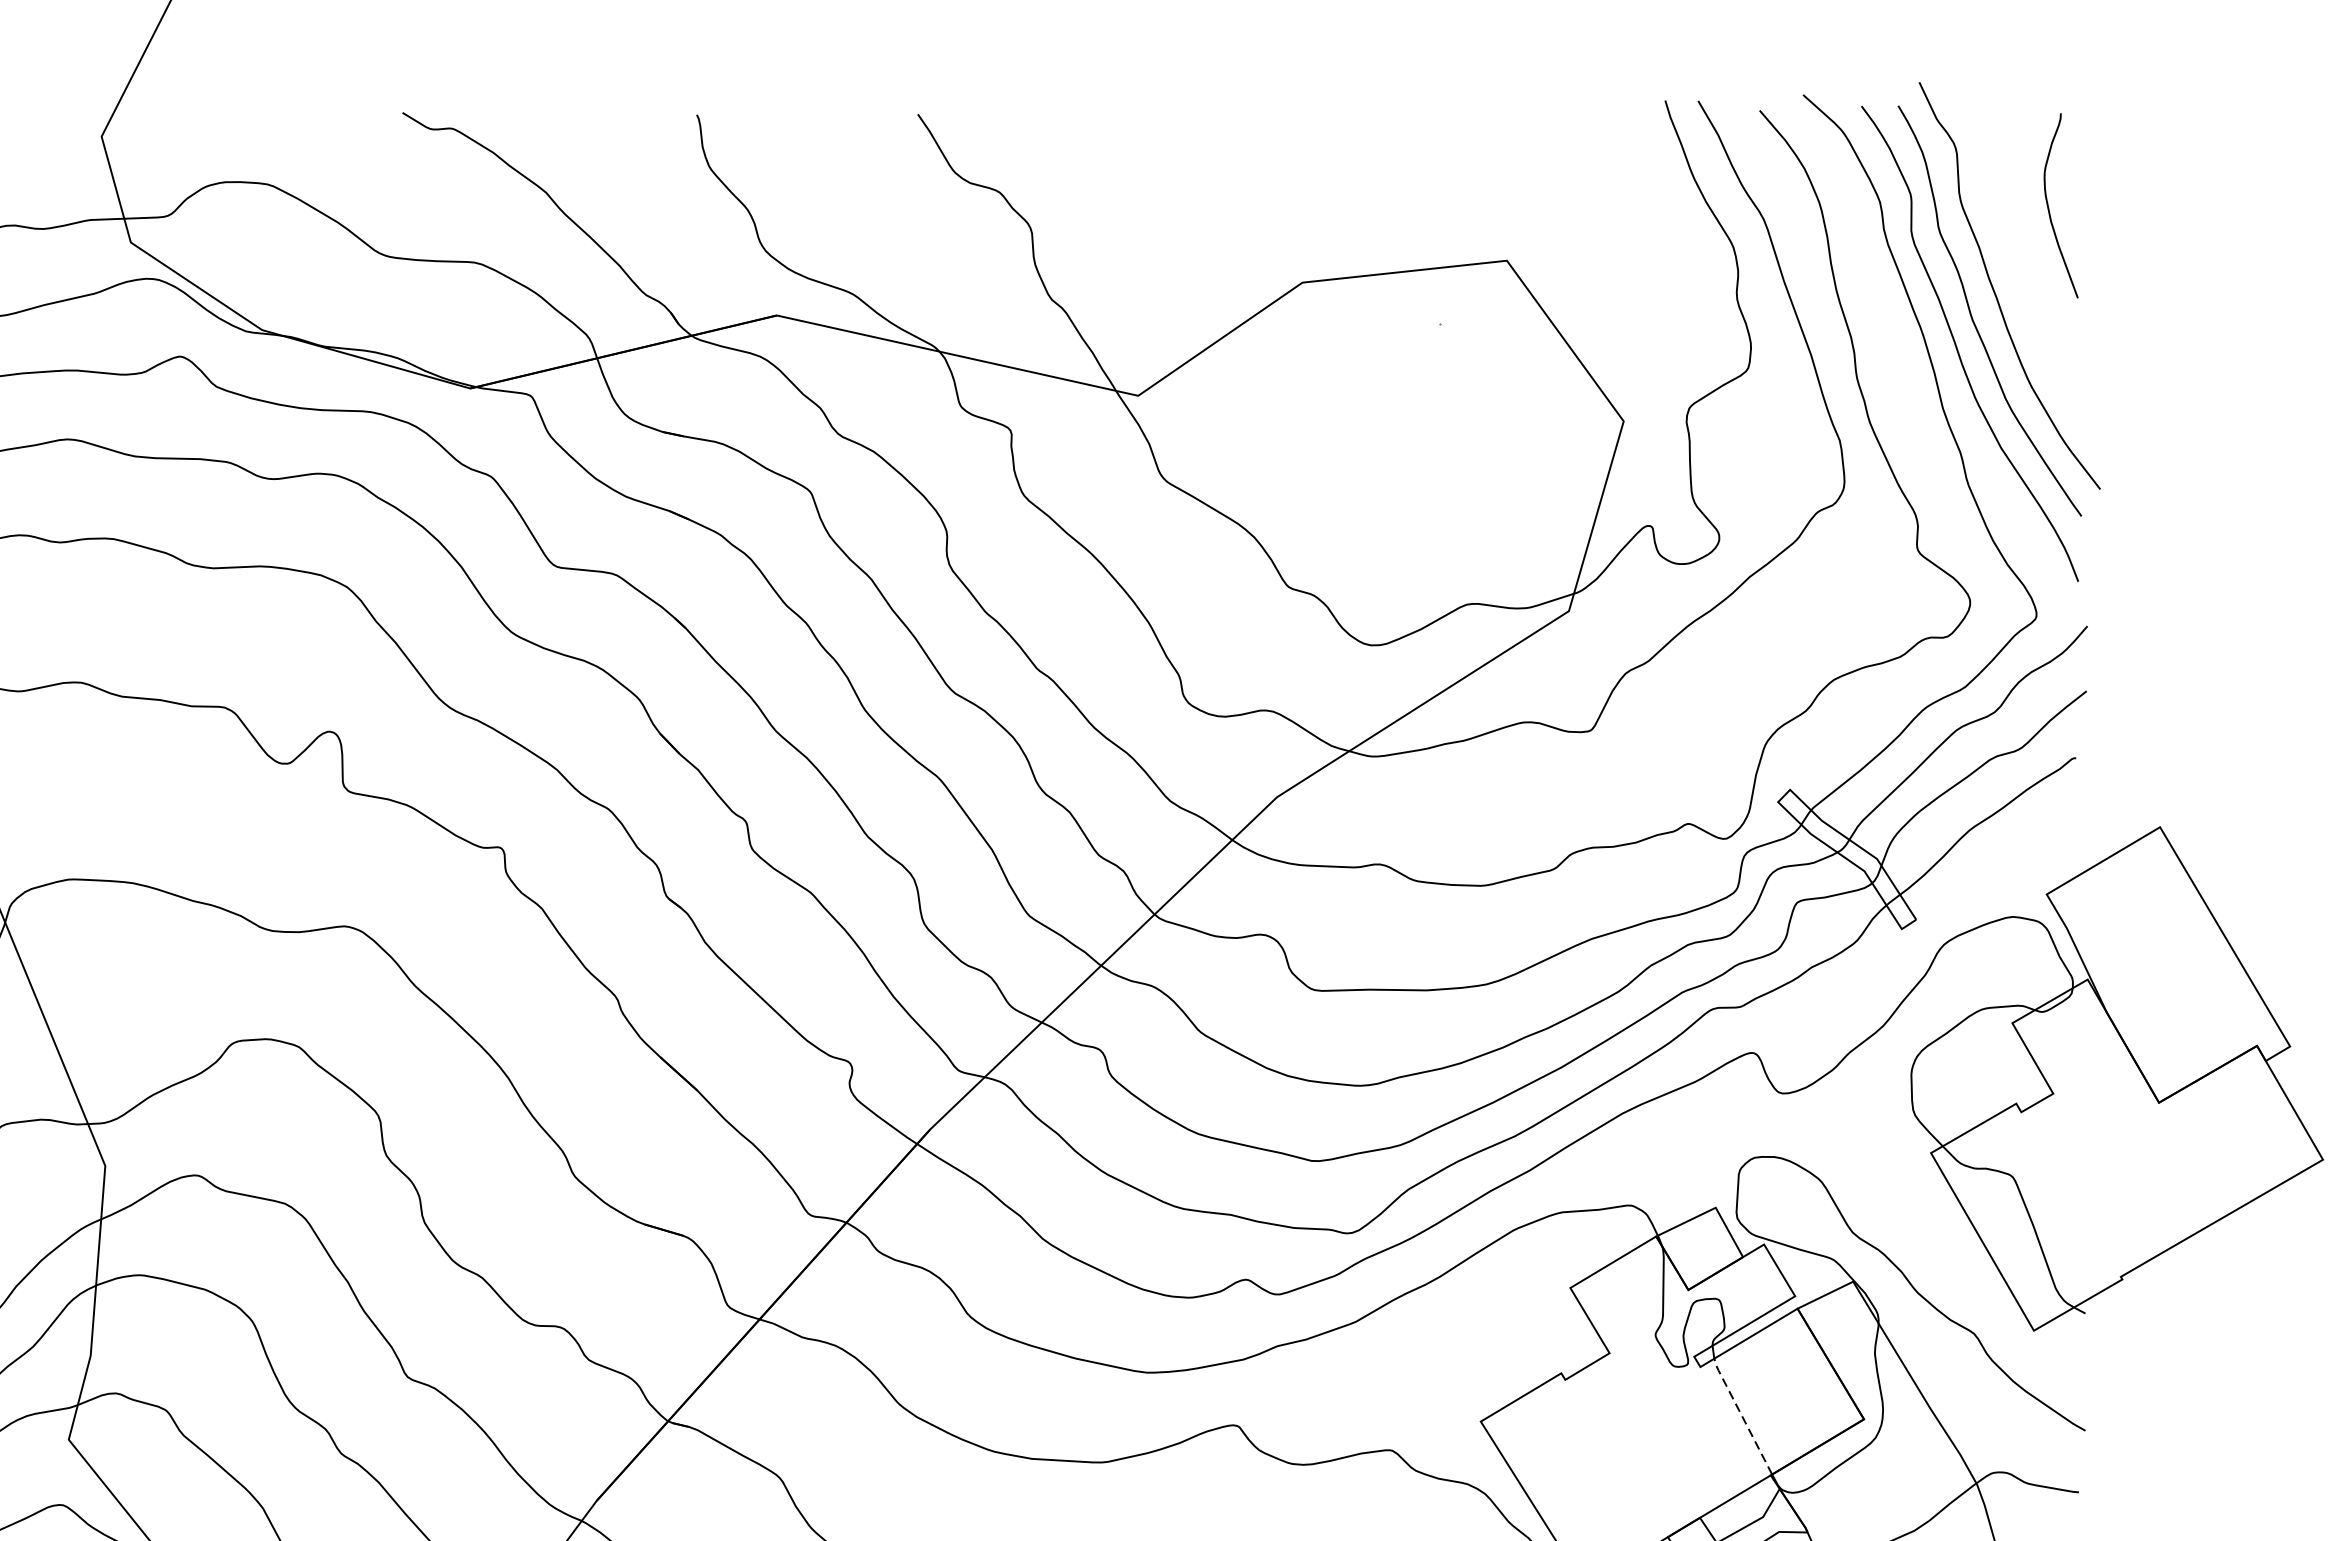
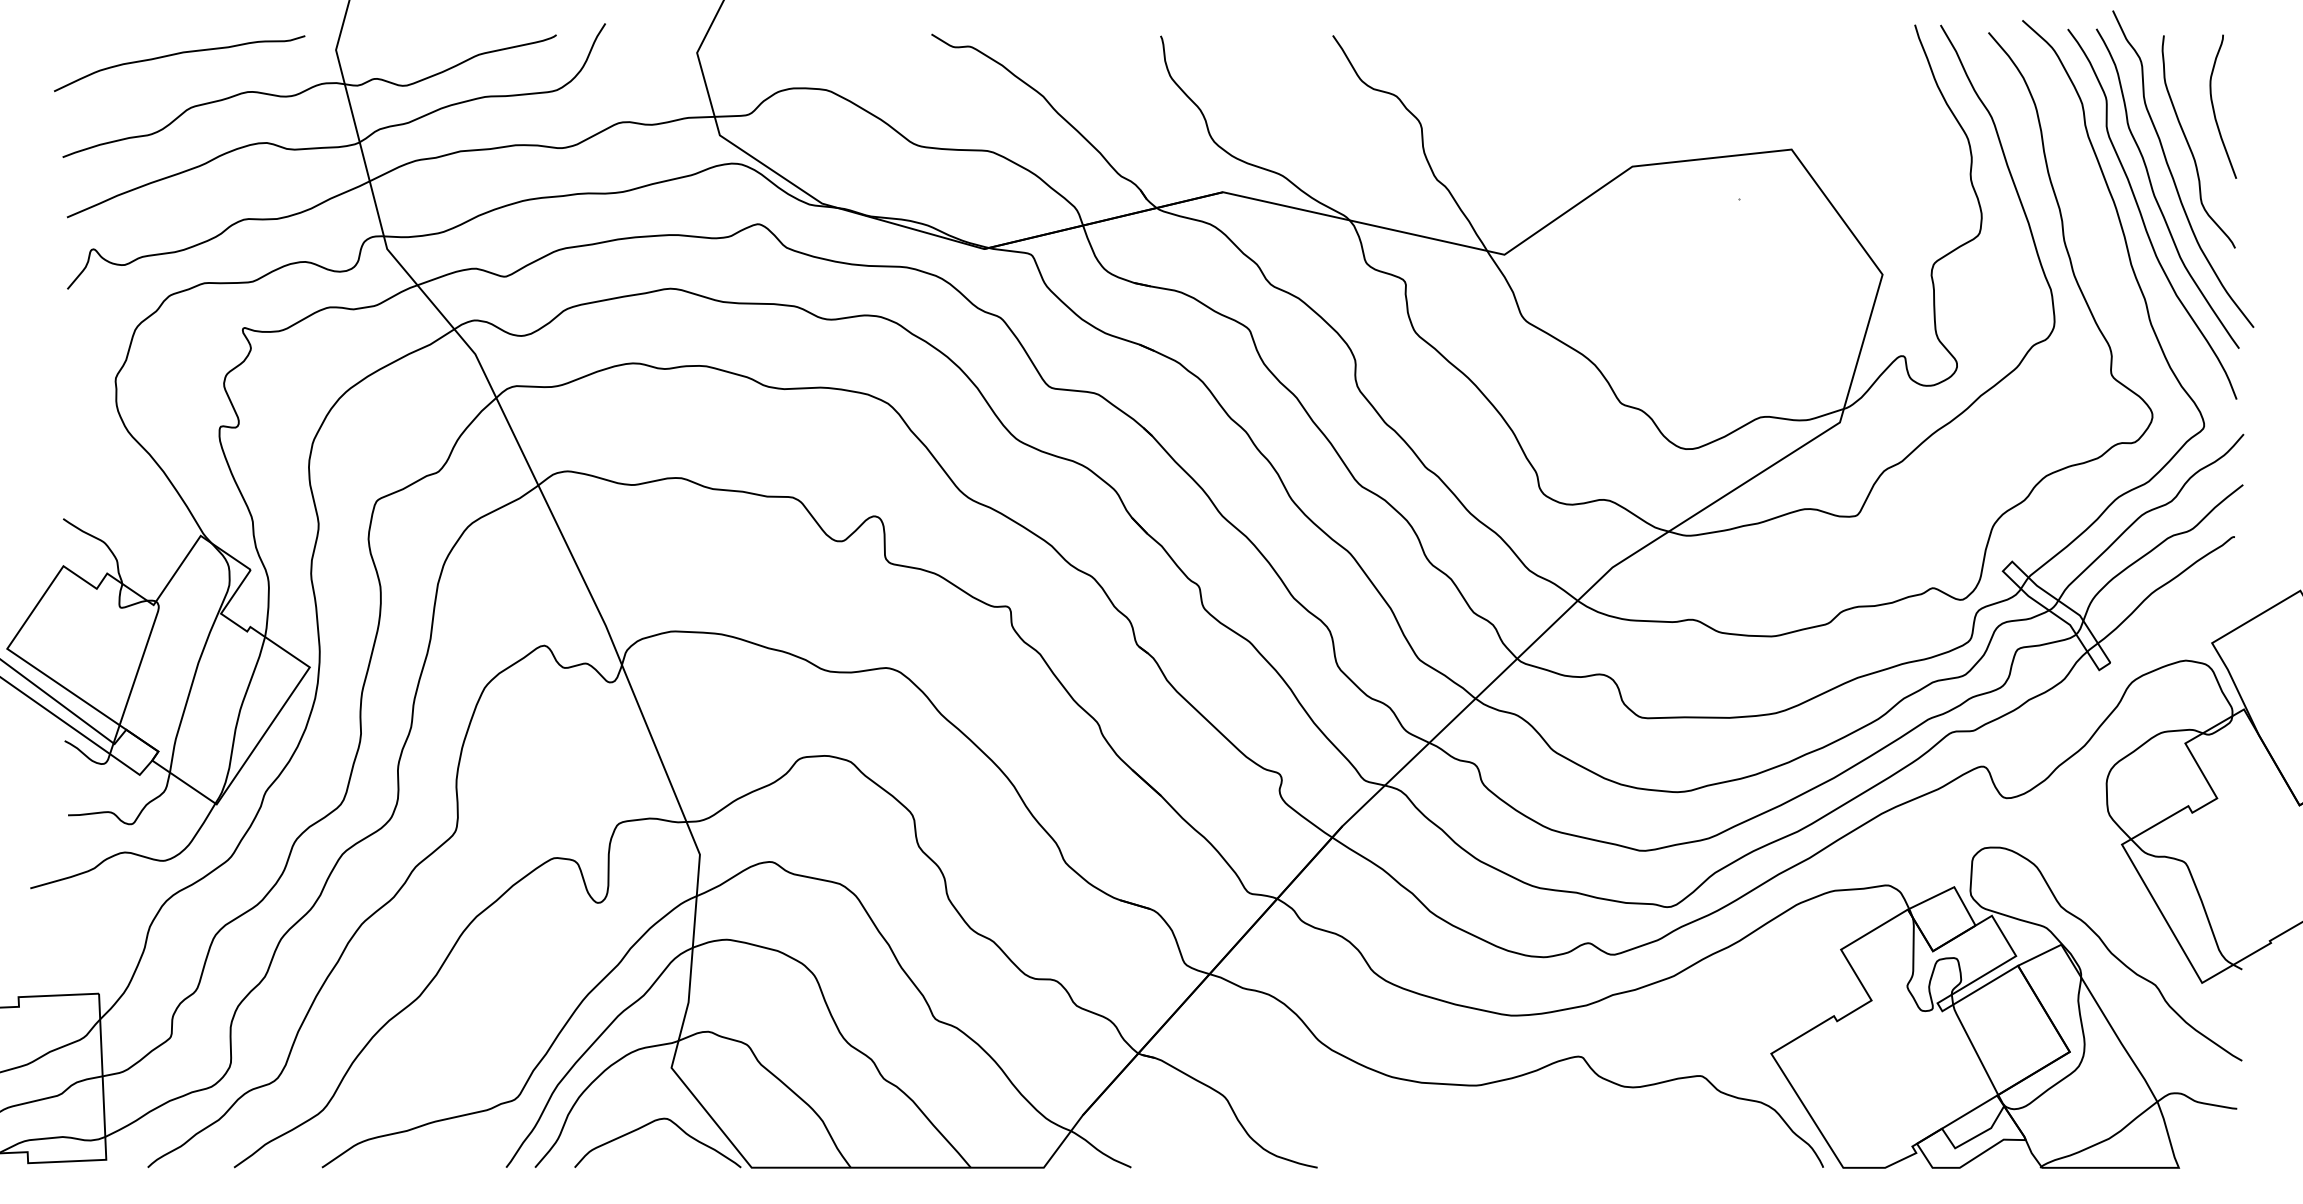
curve: (2019, 256) -> (2190, 146), added
line: (1741, 1414) -> (1974, 1048), dashed -> solid

